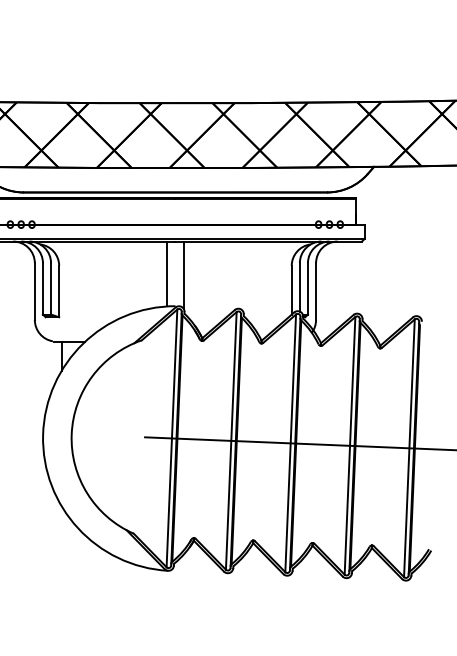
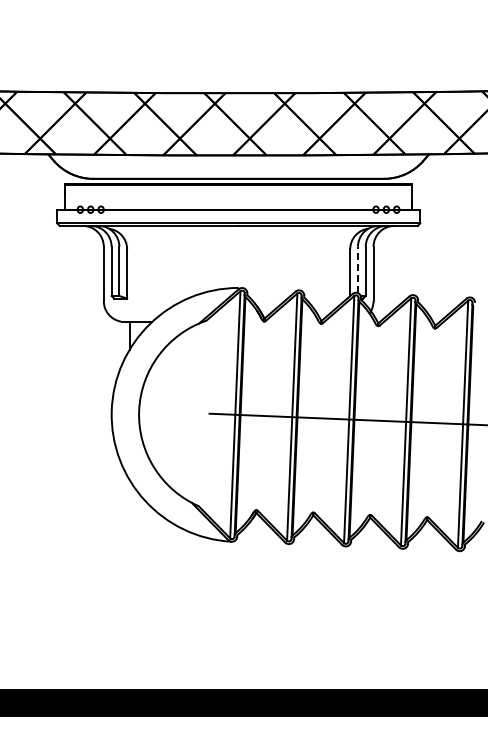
line: (166, 273) -> (230, 256), removed
line: (183, 274) -> (246, 257), removed
line: (299, 286) -> (357, 269), solid -> dashed

